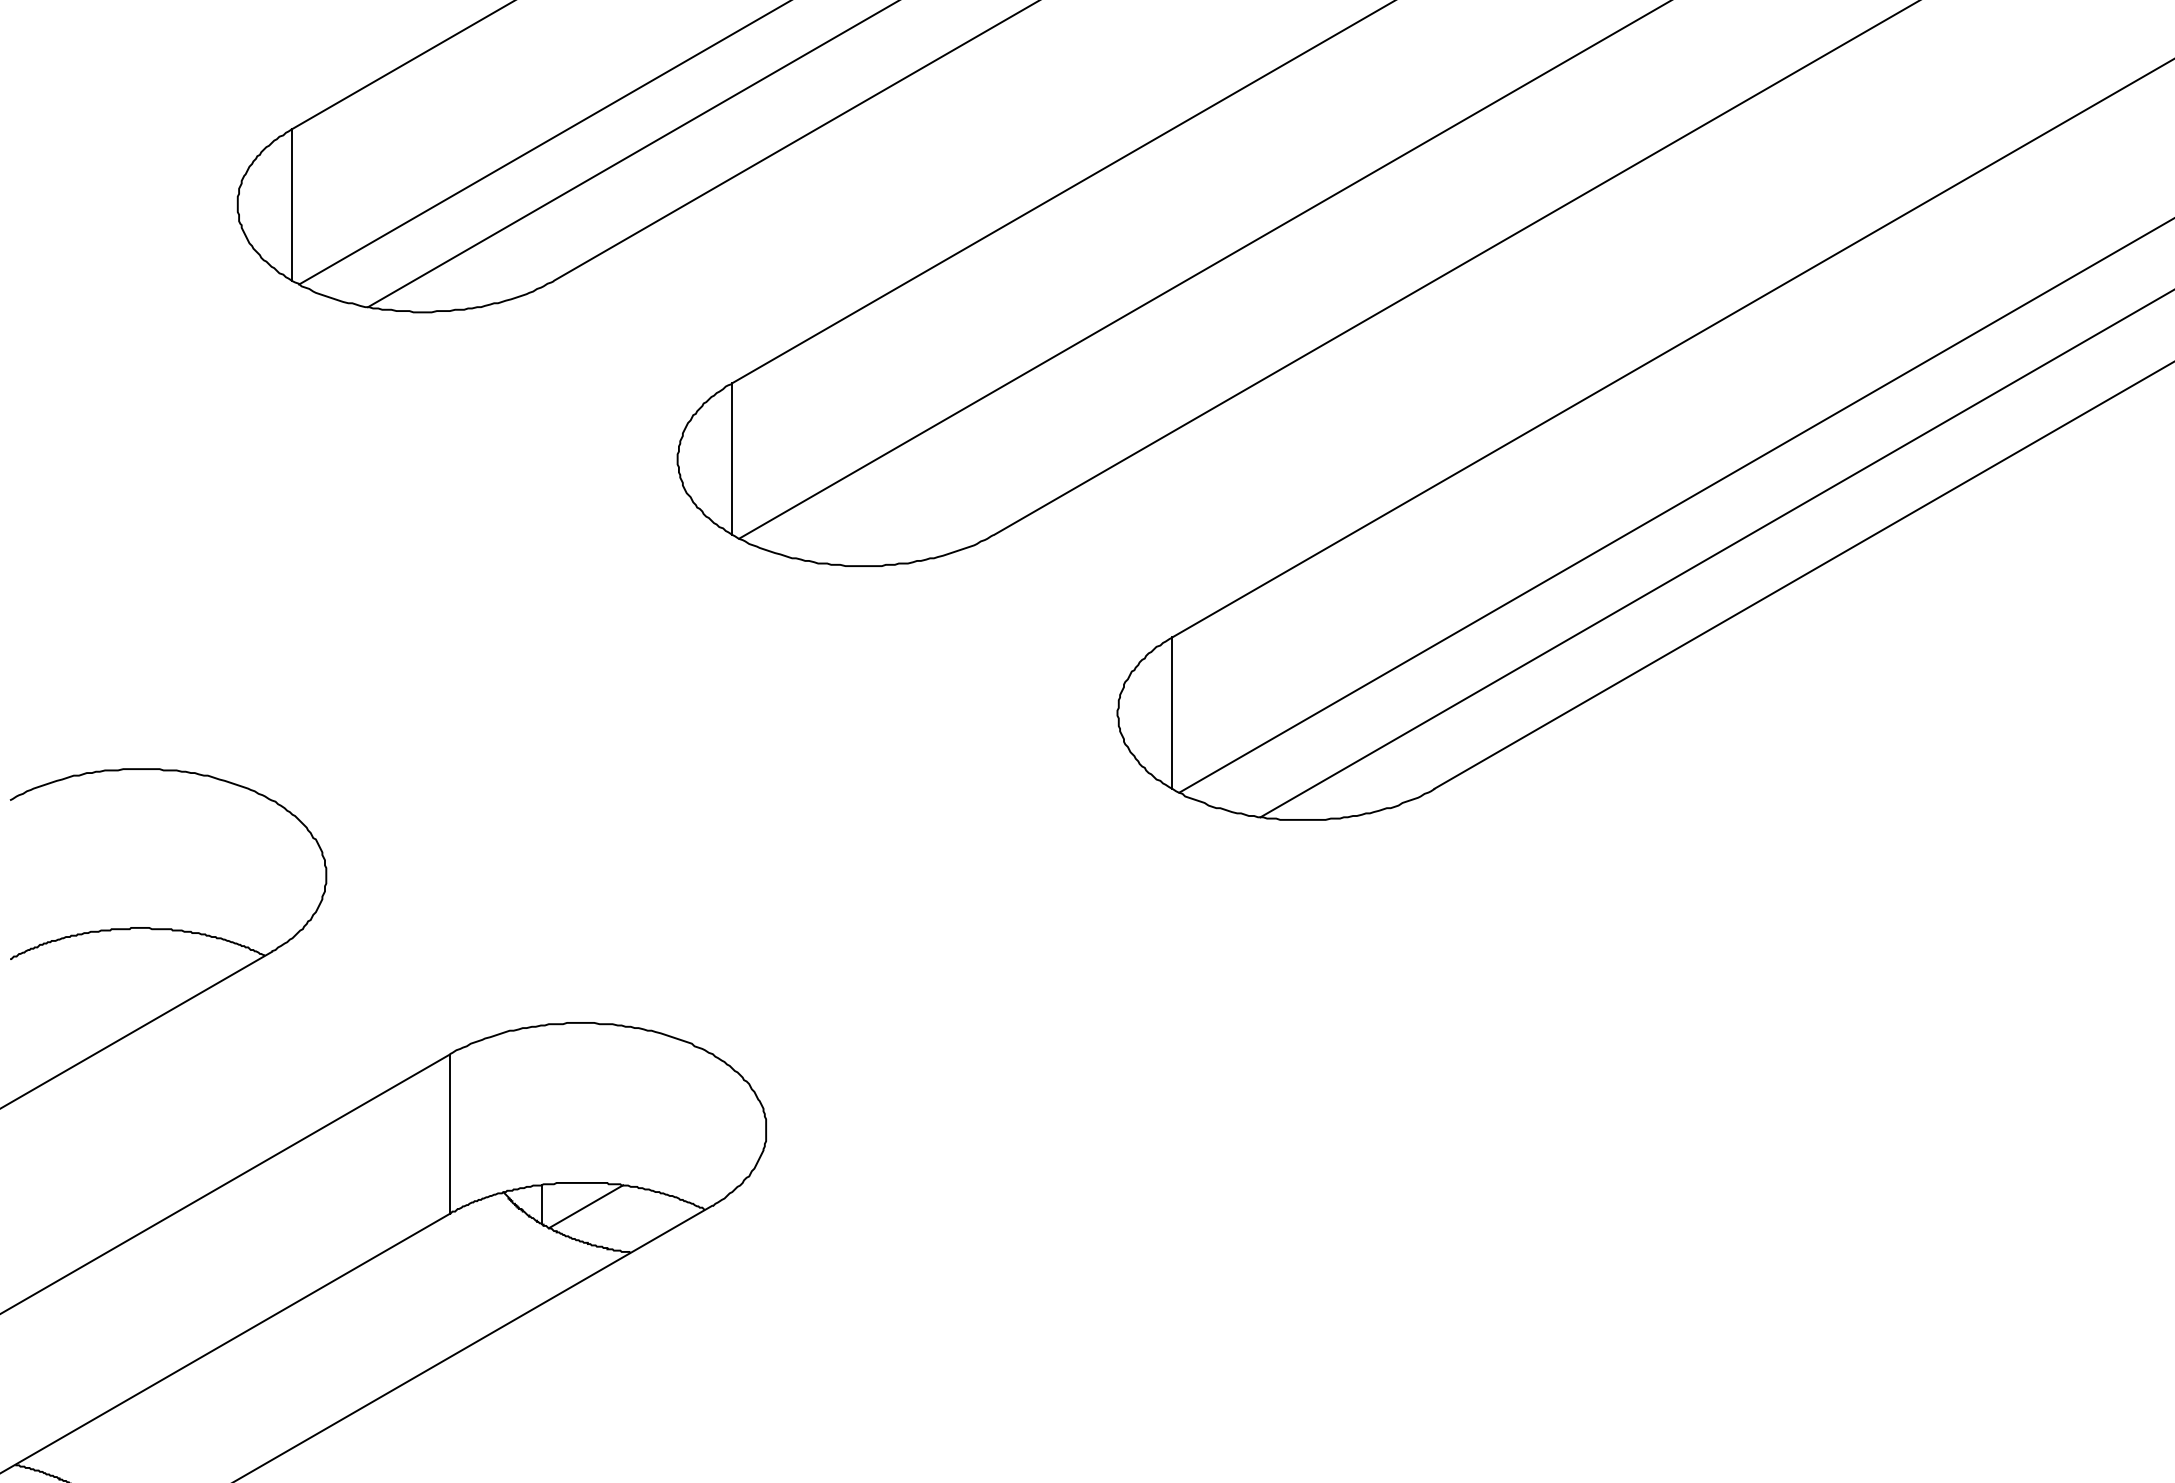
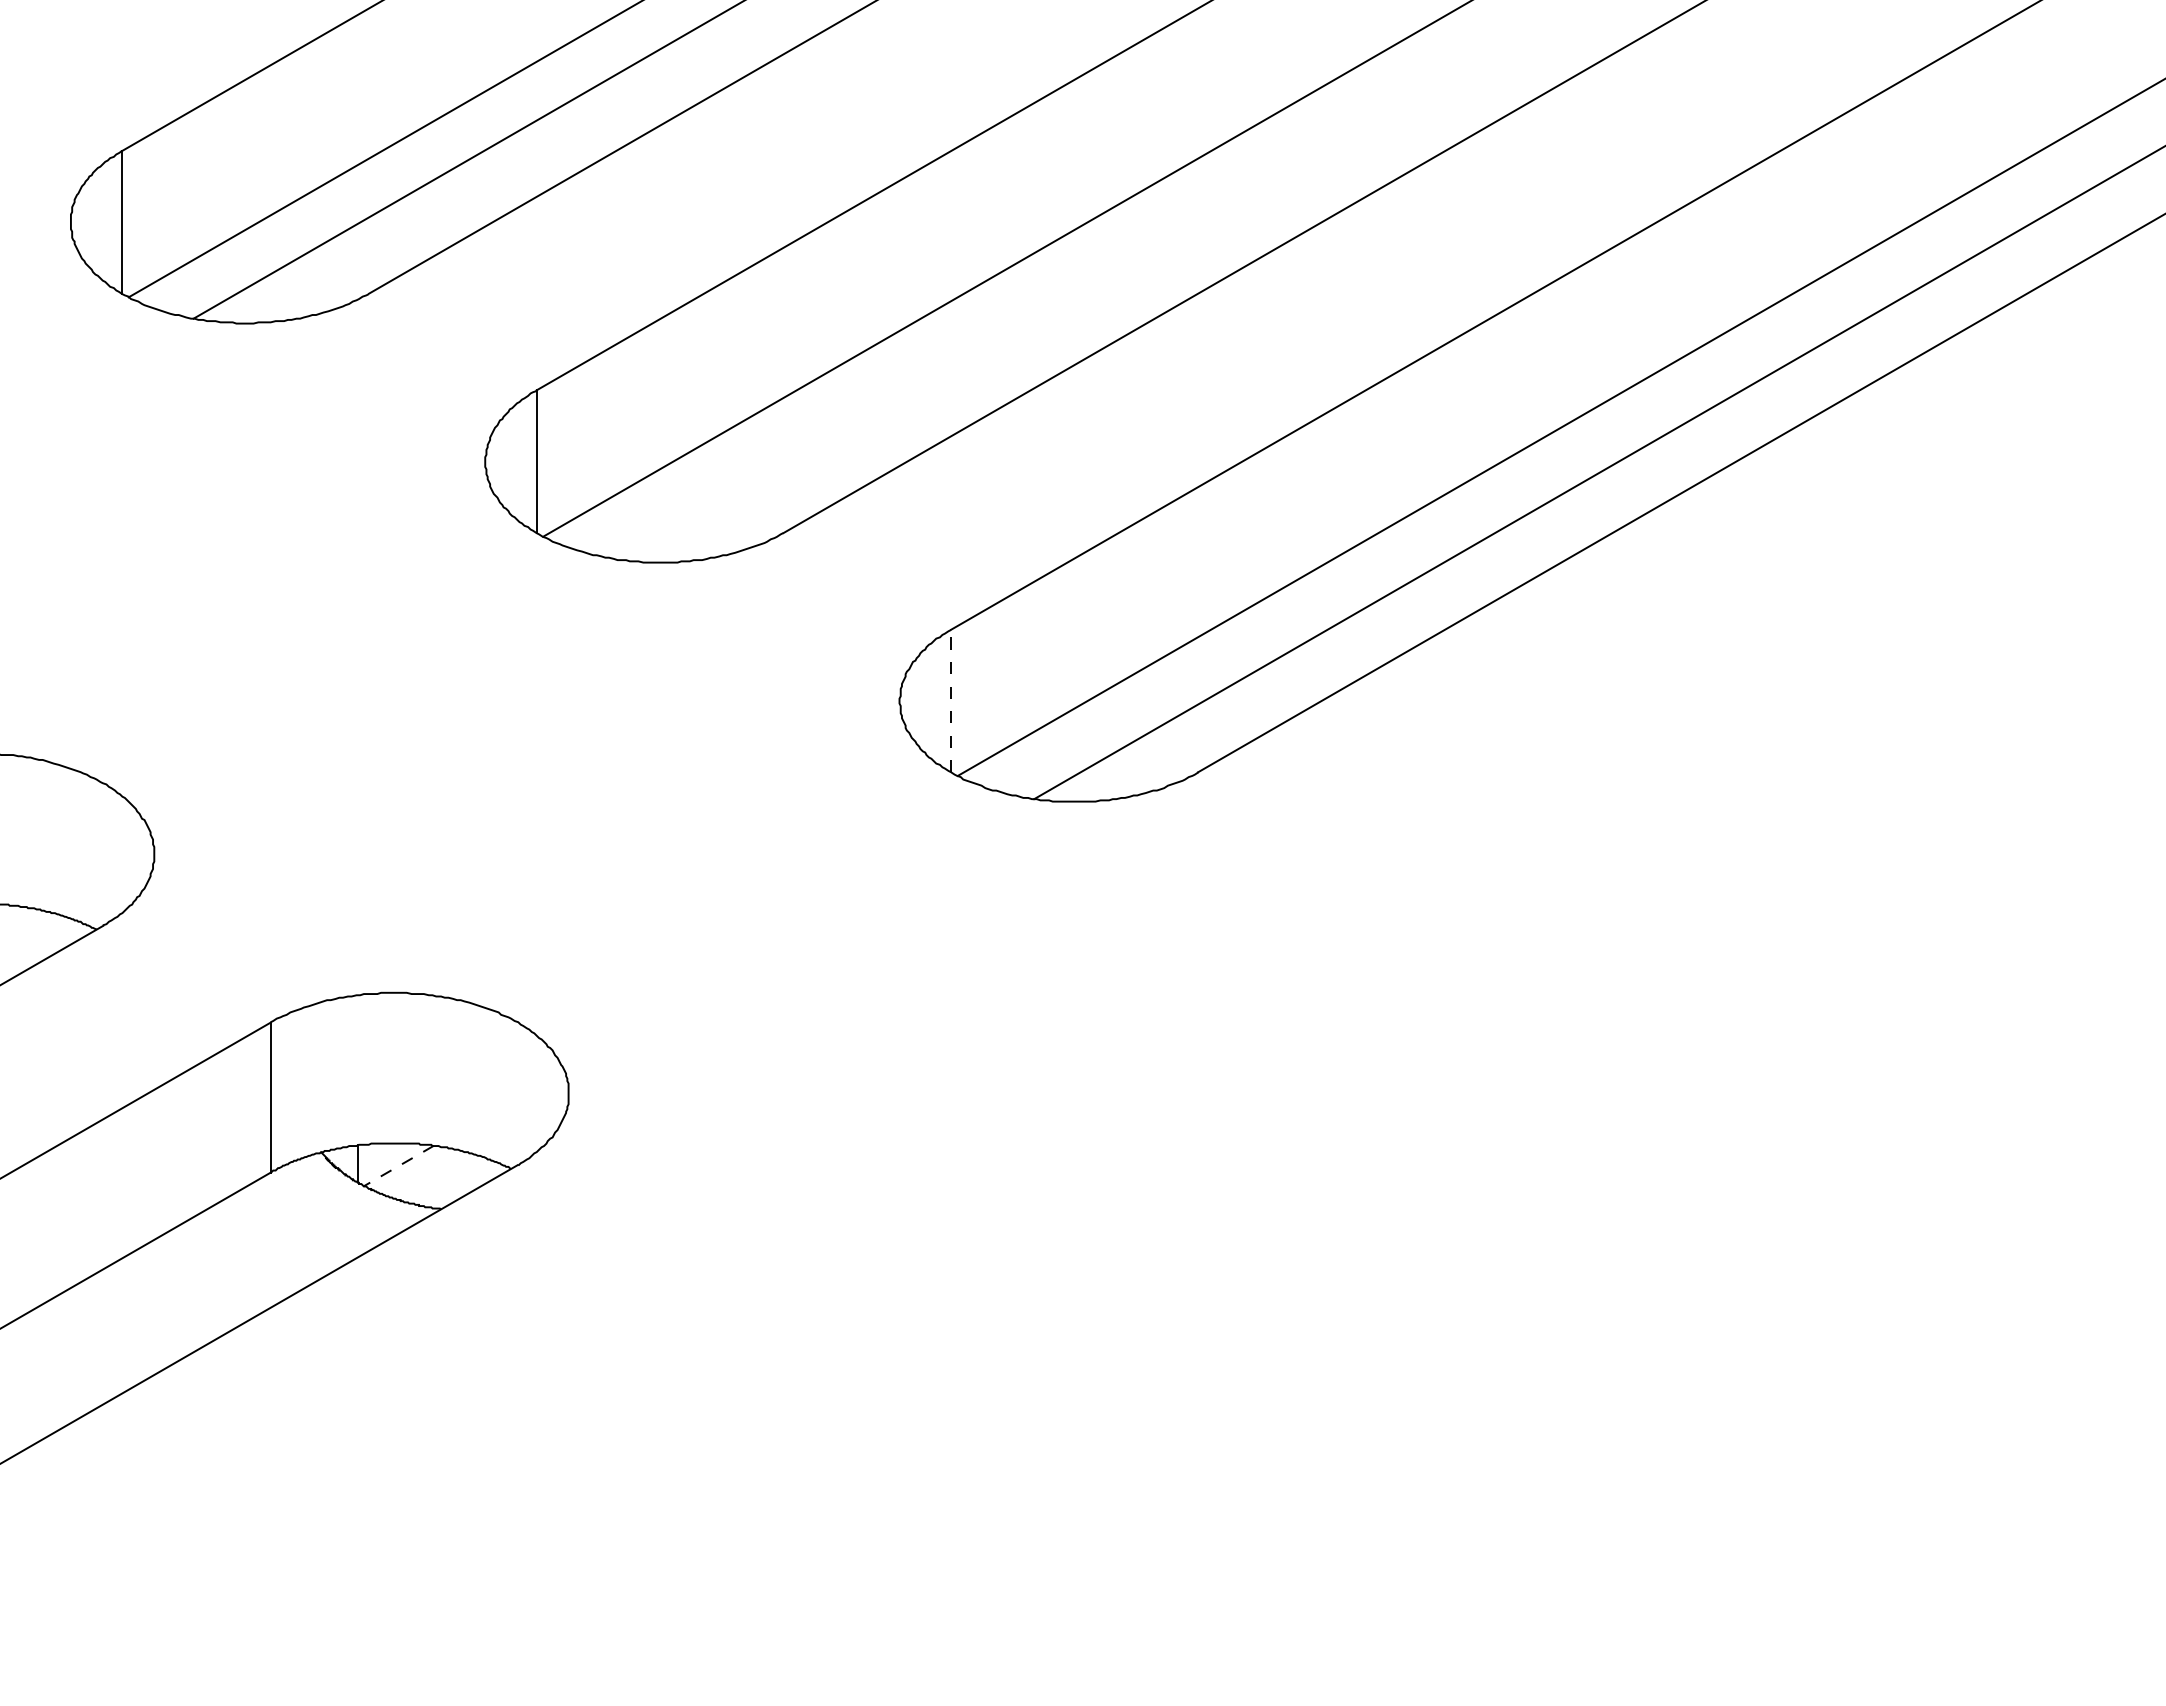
line: (1172, 712) -> (951, 700), solid -> dashed
line: (585, 1207) -> (398, 1166), solid -> dashed

